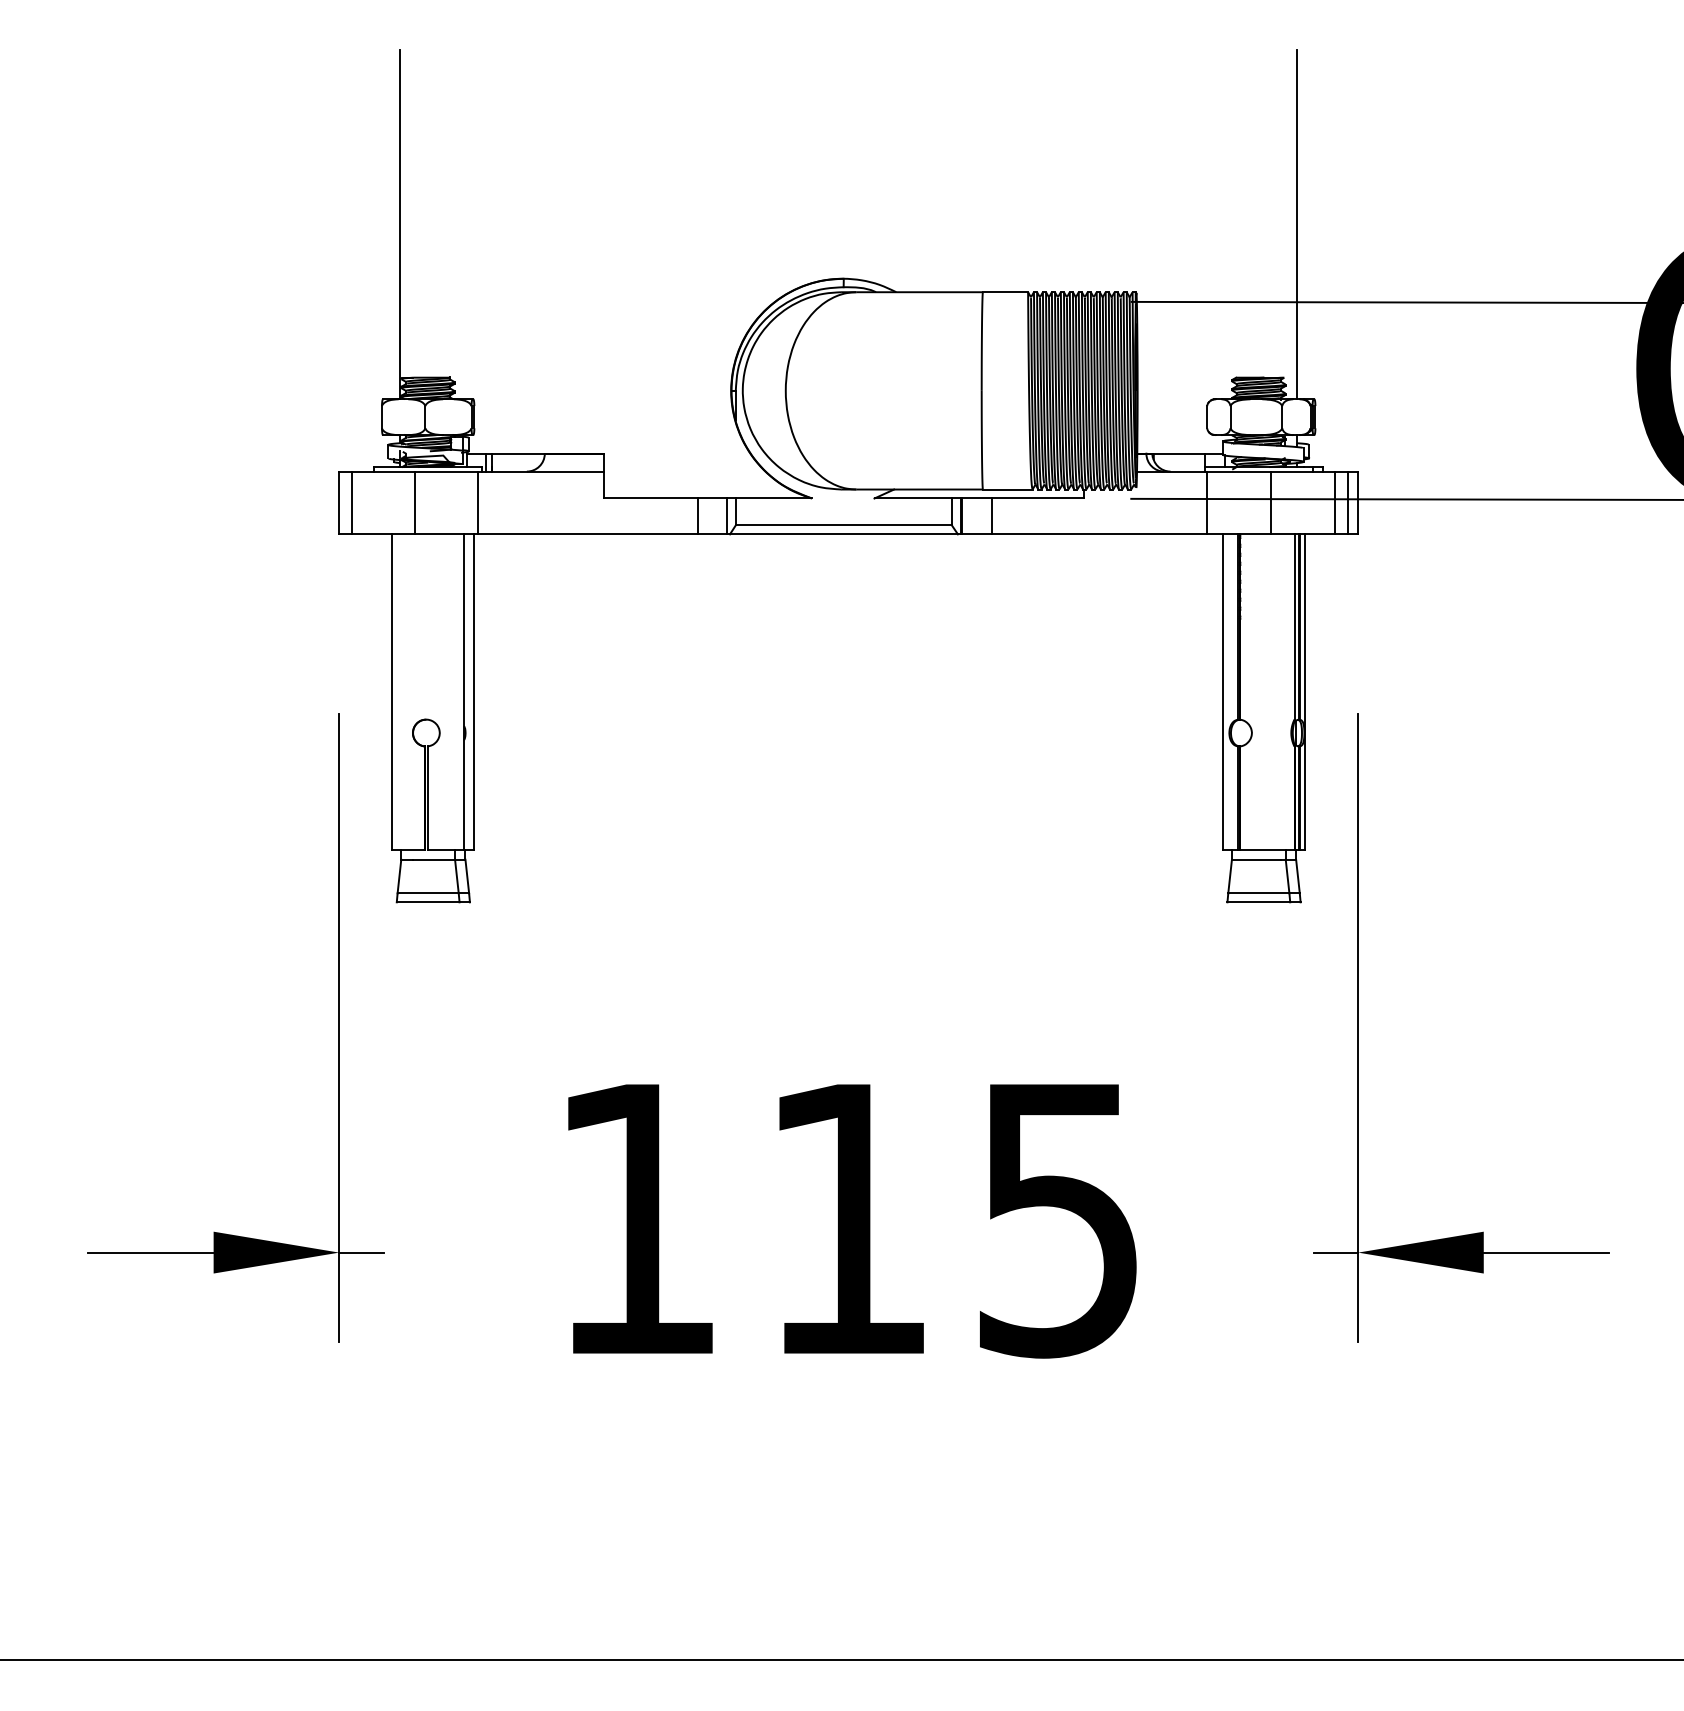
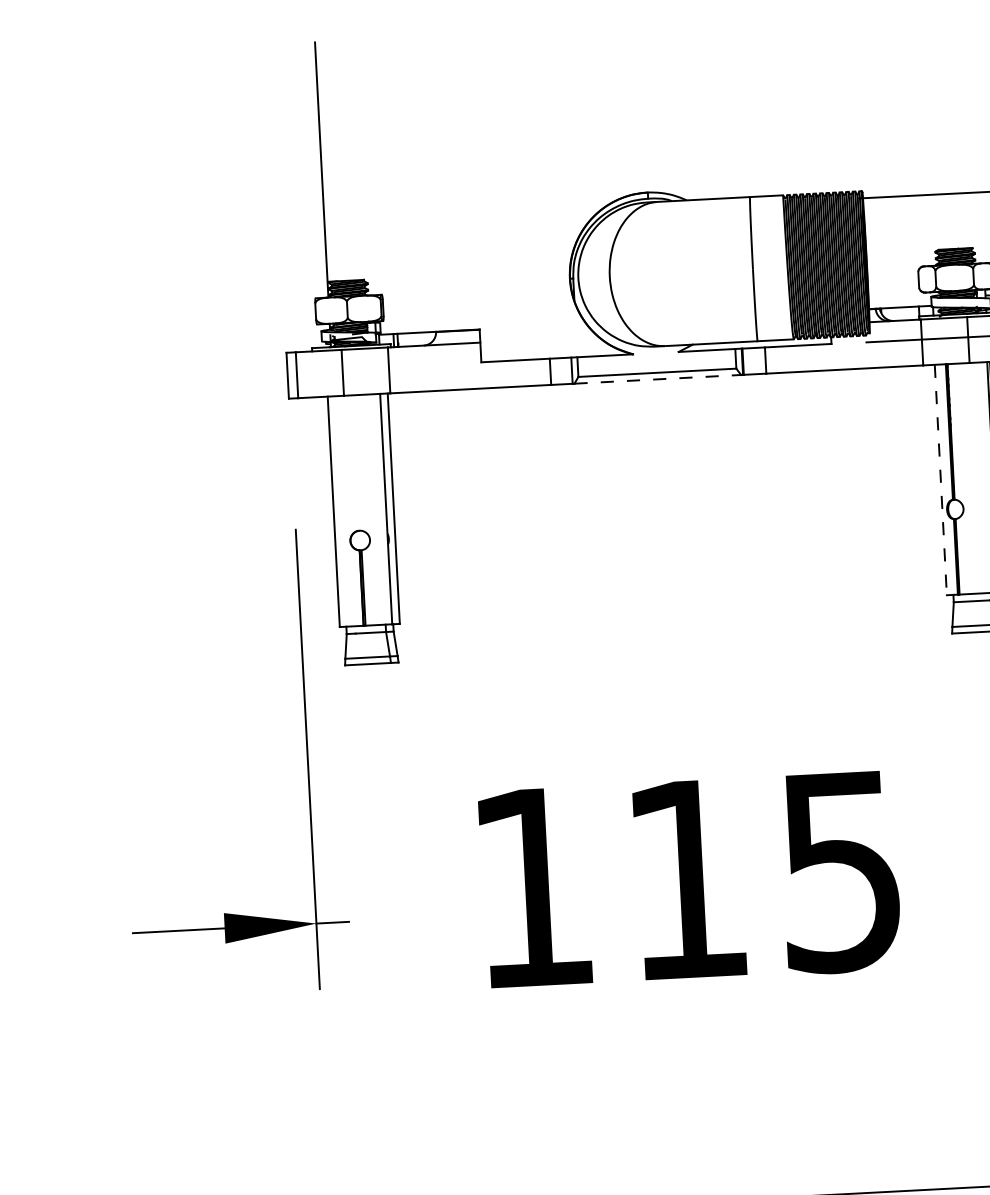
line: (1297, 224) -> (977, 135), removed
line: (843, 534) -> (657, 379), solid -> dashed
line: (1222, 692) -> (940, 480), solid -> dashed

